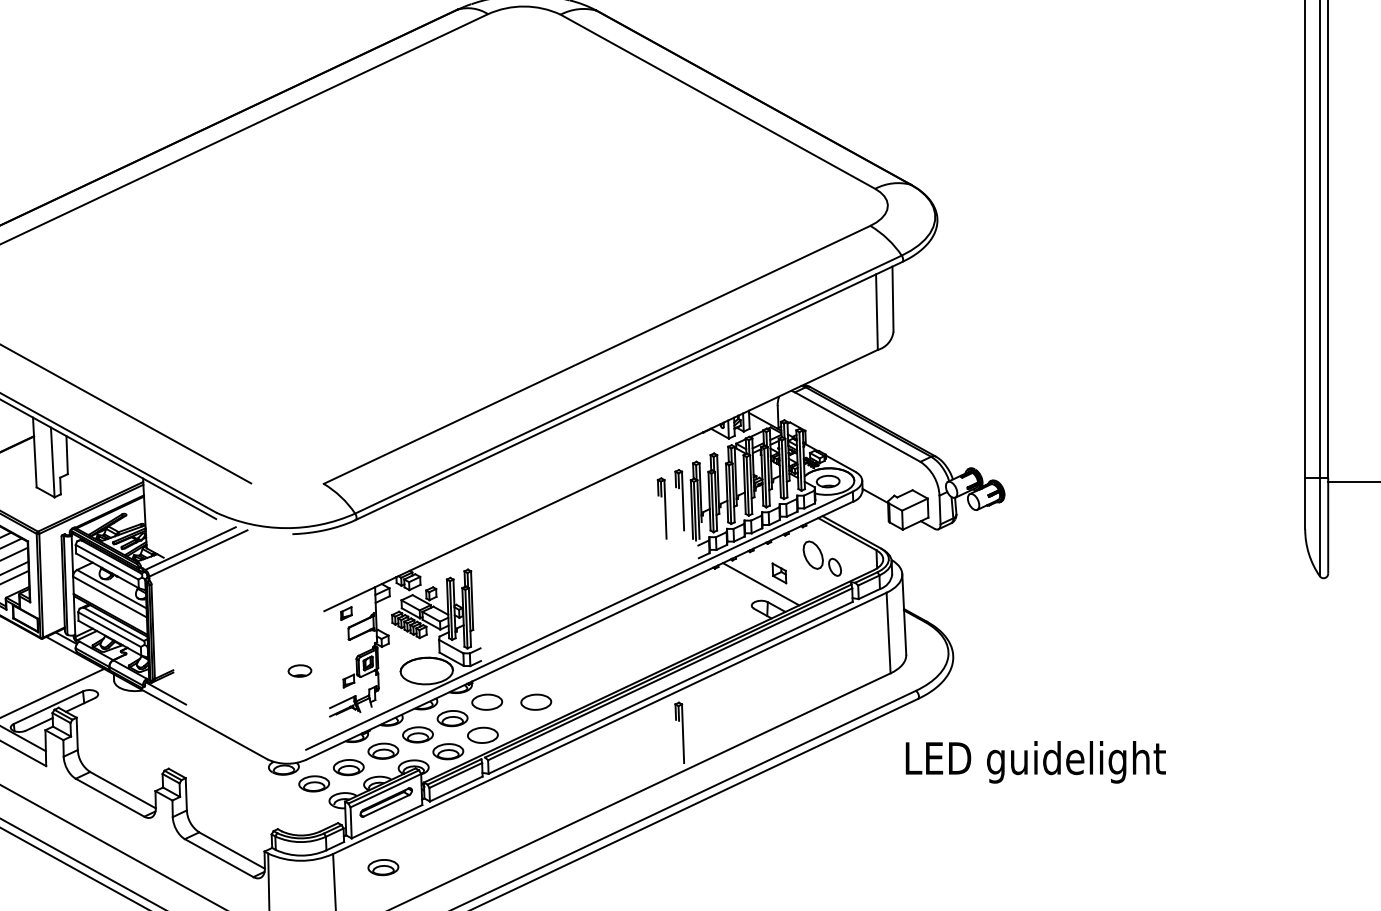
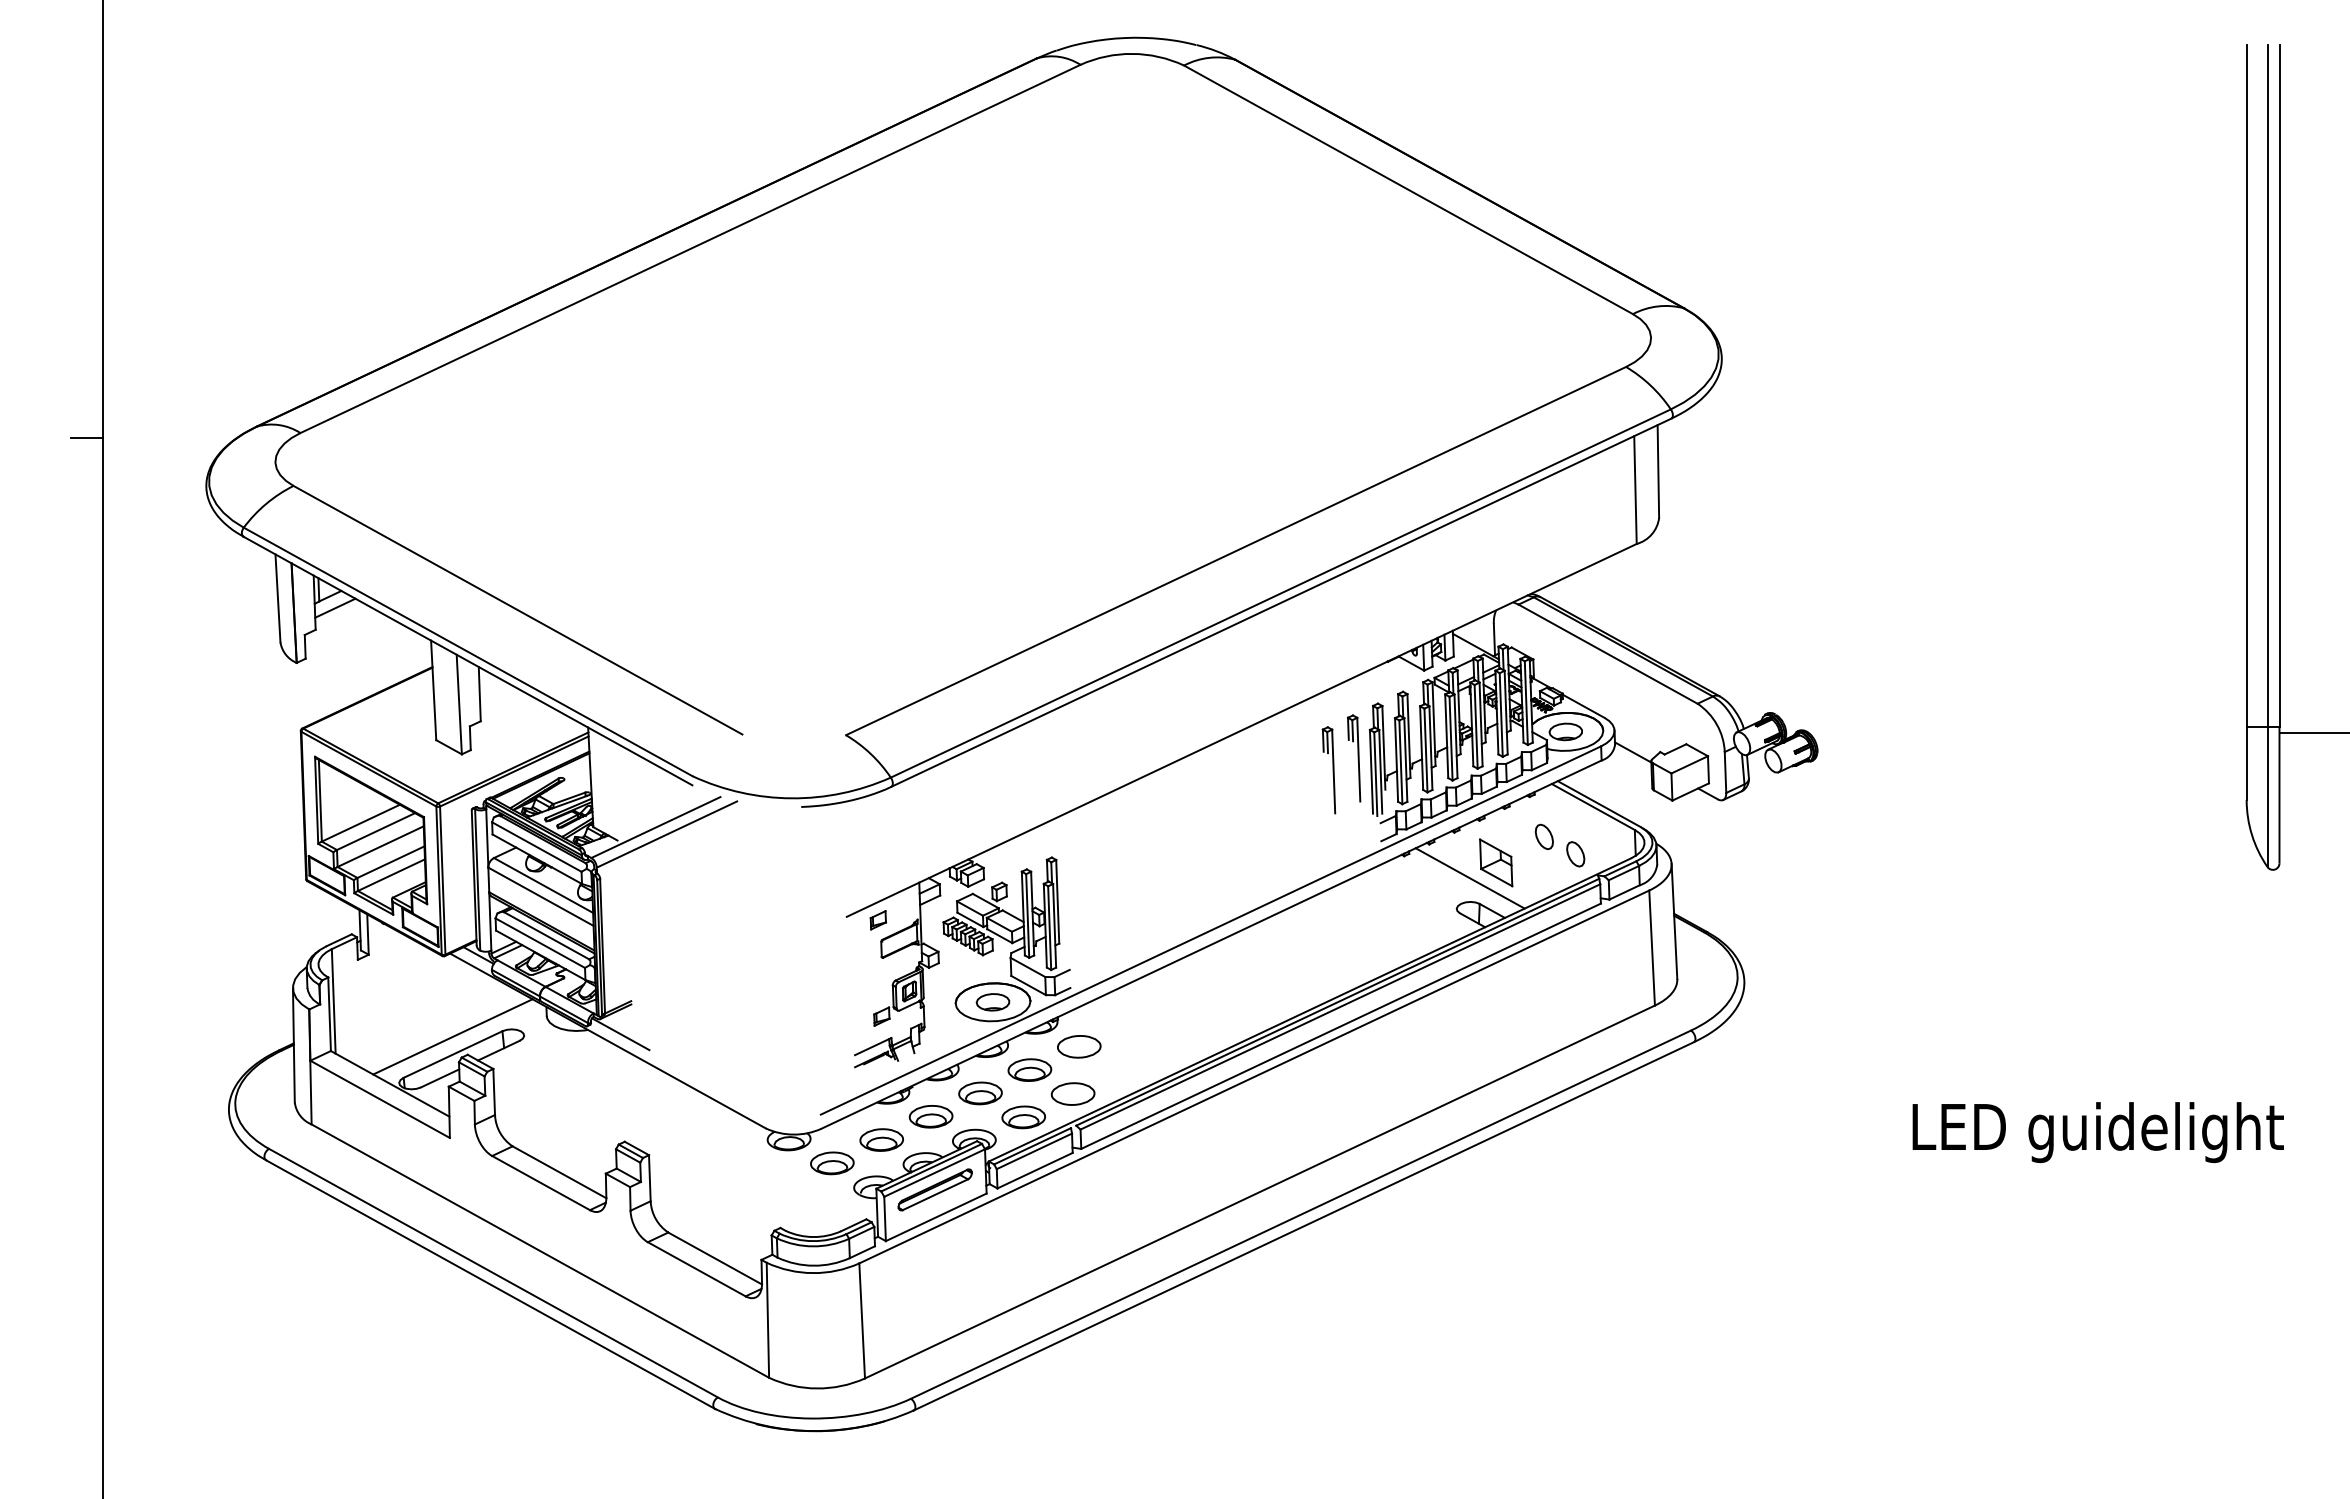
part: (812, 554) -> (1543, 836), size x0.62
part: (779, 573) -> (1496, 862), size x1.67
part: (299, 671) -> (992, 1002), moved
part: (536, 702) -> (1149, 1046), removed
part: (679, 732) -> (1353, 1090), removed
text: (1035, 762) -> (2097, 1132), moved
part: (382, 867) -> (930, 1282), removed

